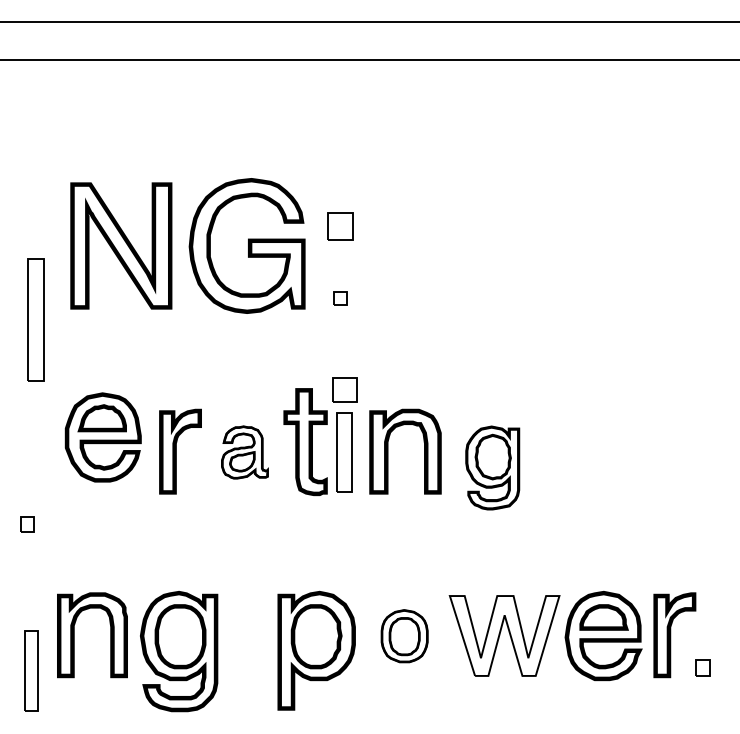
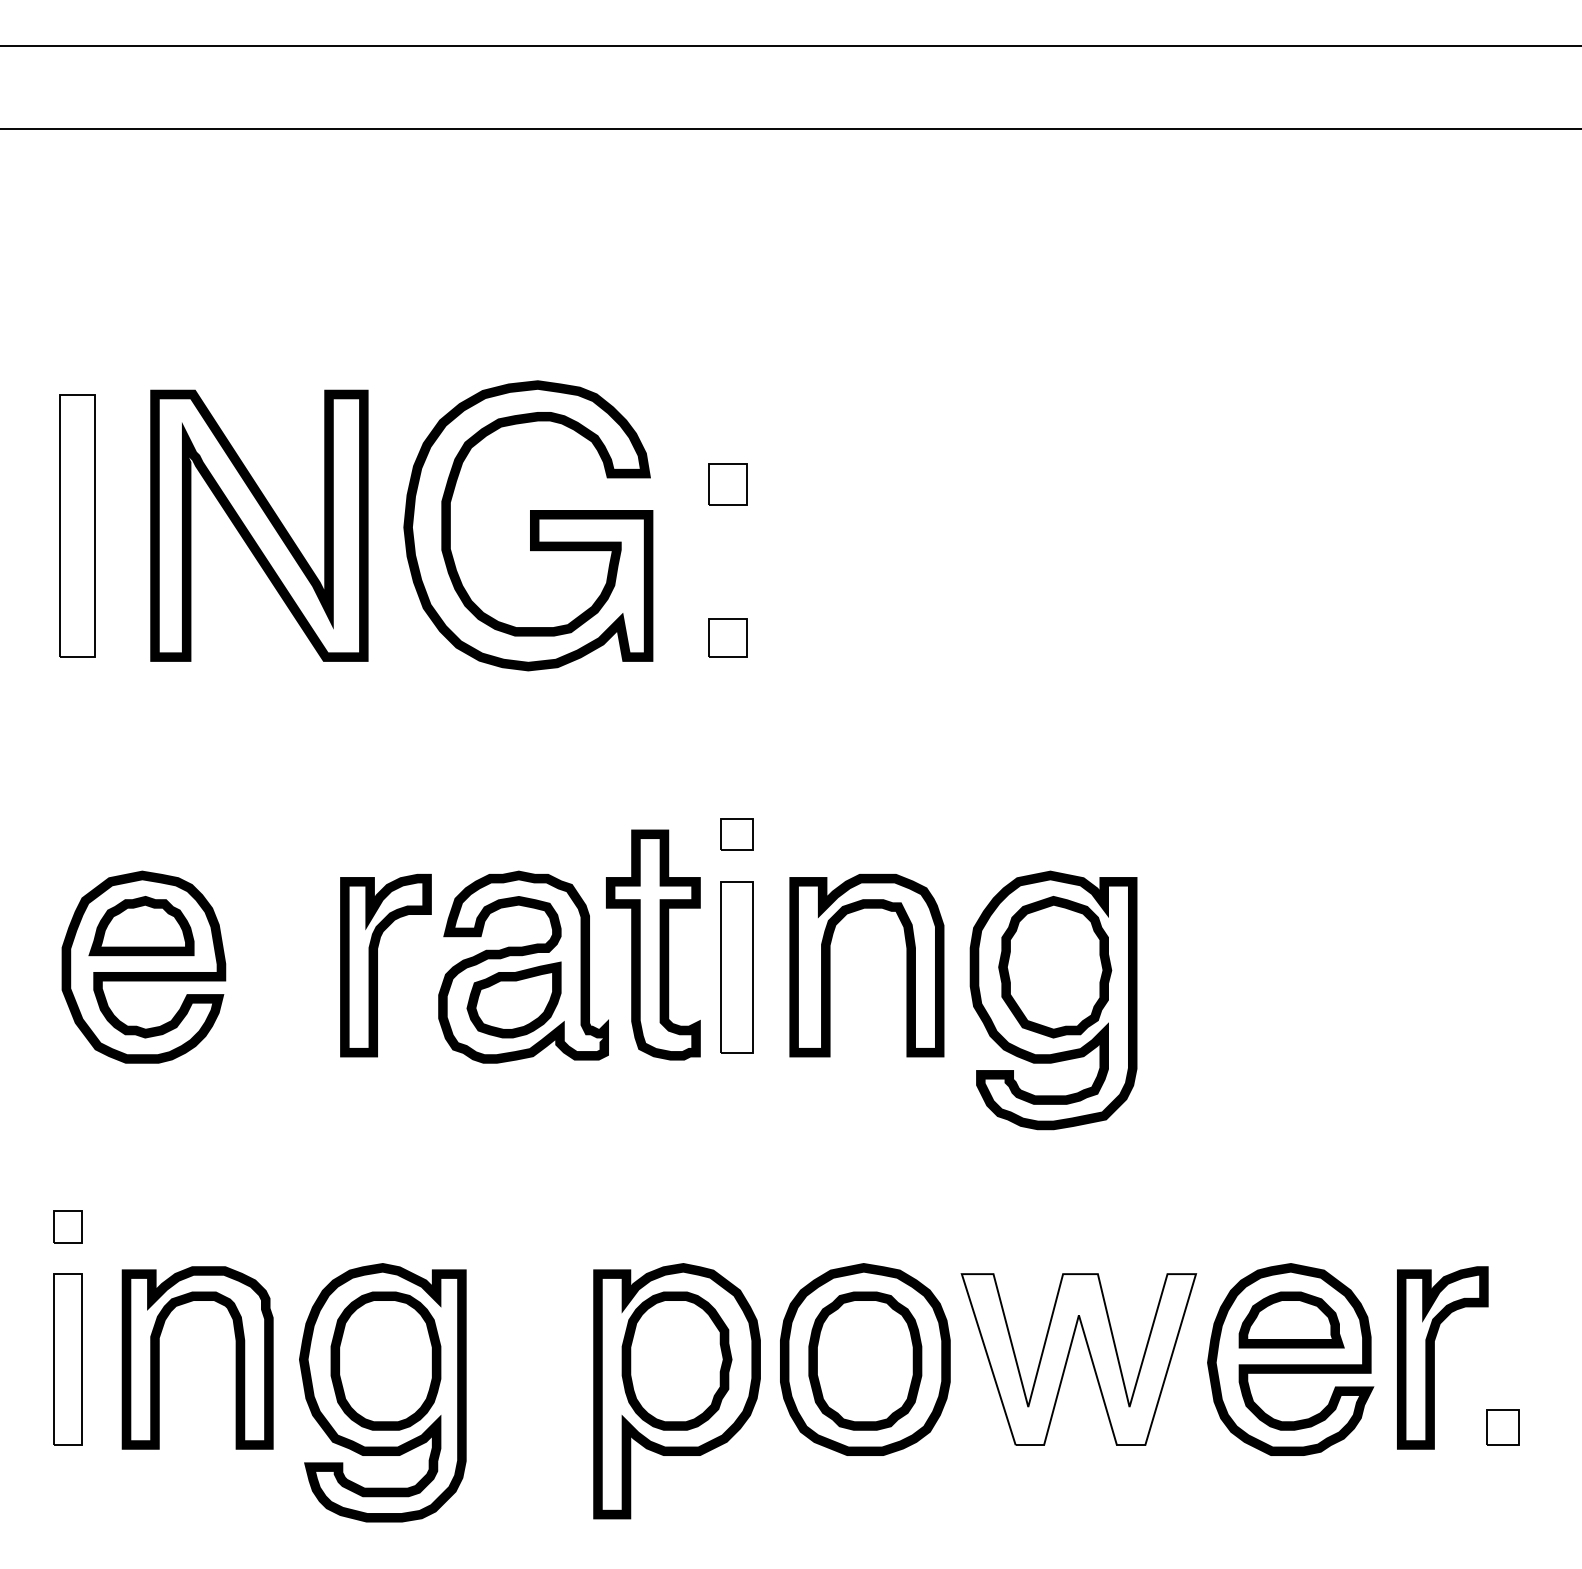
part: (340, 226) -> (727, 484), size x0.71
part: (340, 298) -> (727, 638), size x1.43
part: (35, 319) -> (75, 524), moved
part: (344, 390) -> (736, 834), size x0.62
part: (102, 437) -> (142, 967), moved
part: (244, 452) -> (522, 967), size x1.67
part: (492, 467) -> (1052, 999), size x1.43
part: (27, 524) -> (67, 1225), moved
part: (404, 636) -> (864, 1360), size x1.67
part: (31, 670) -> (67, 1358), moved

